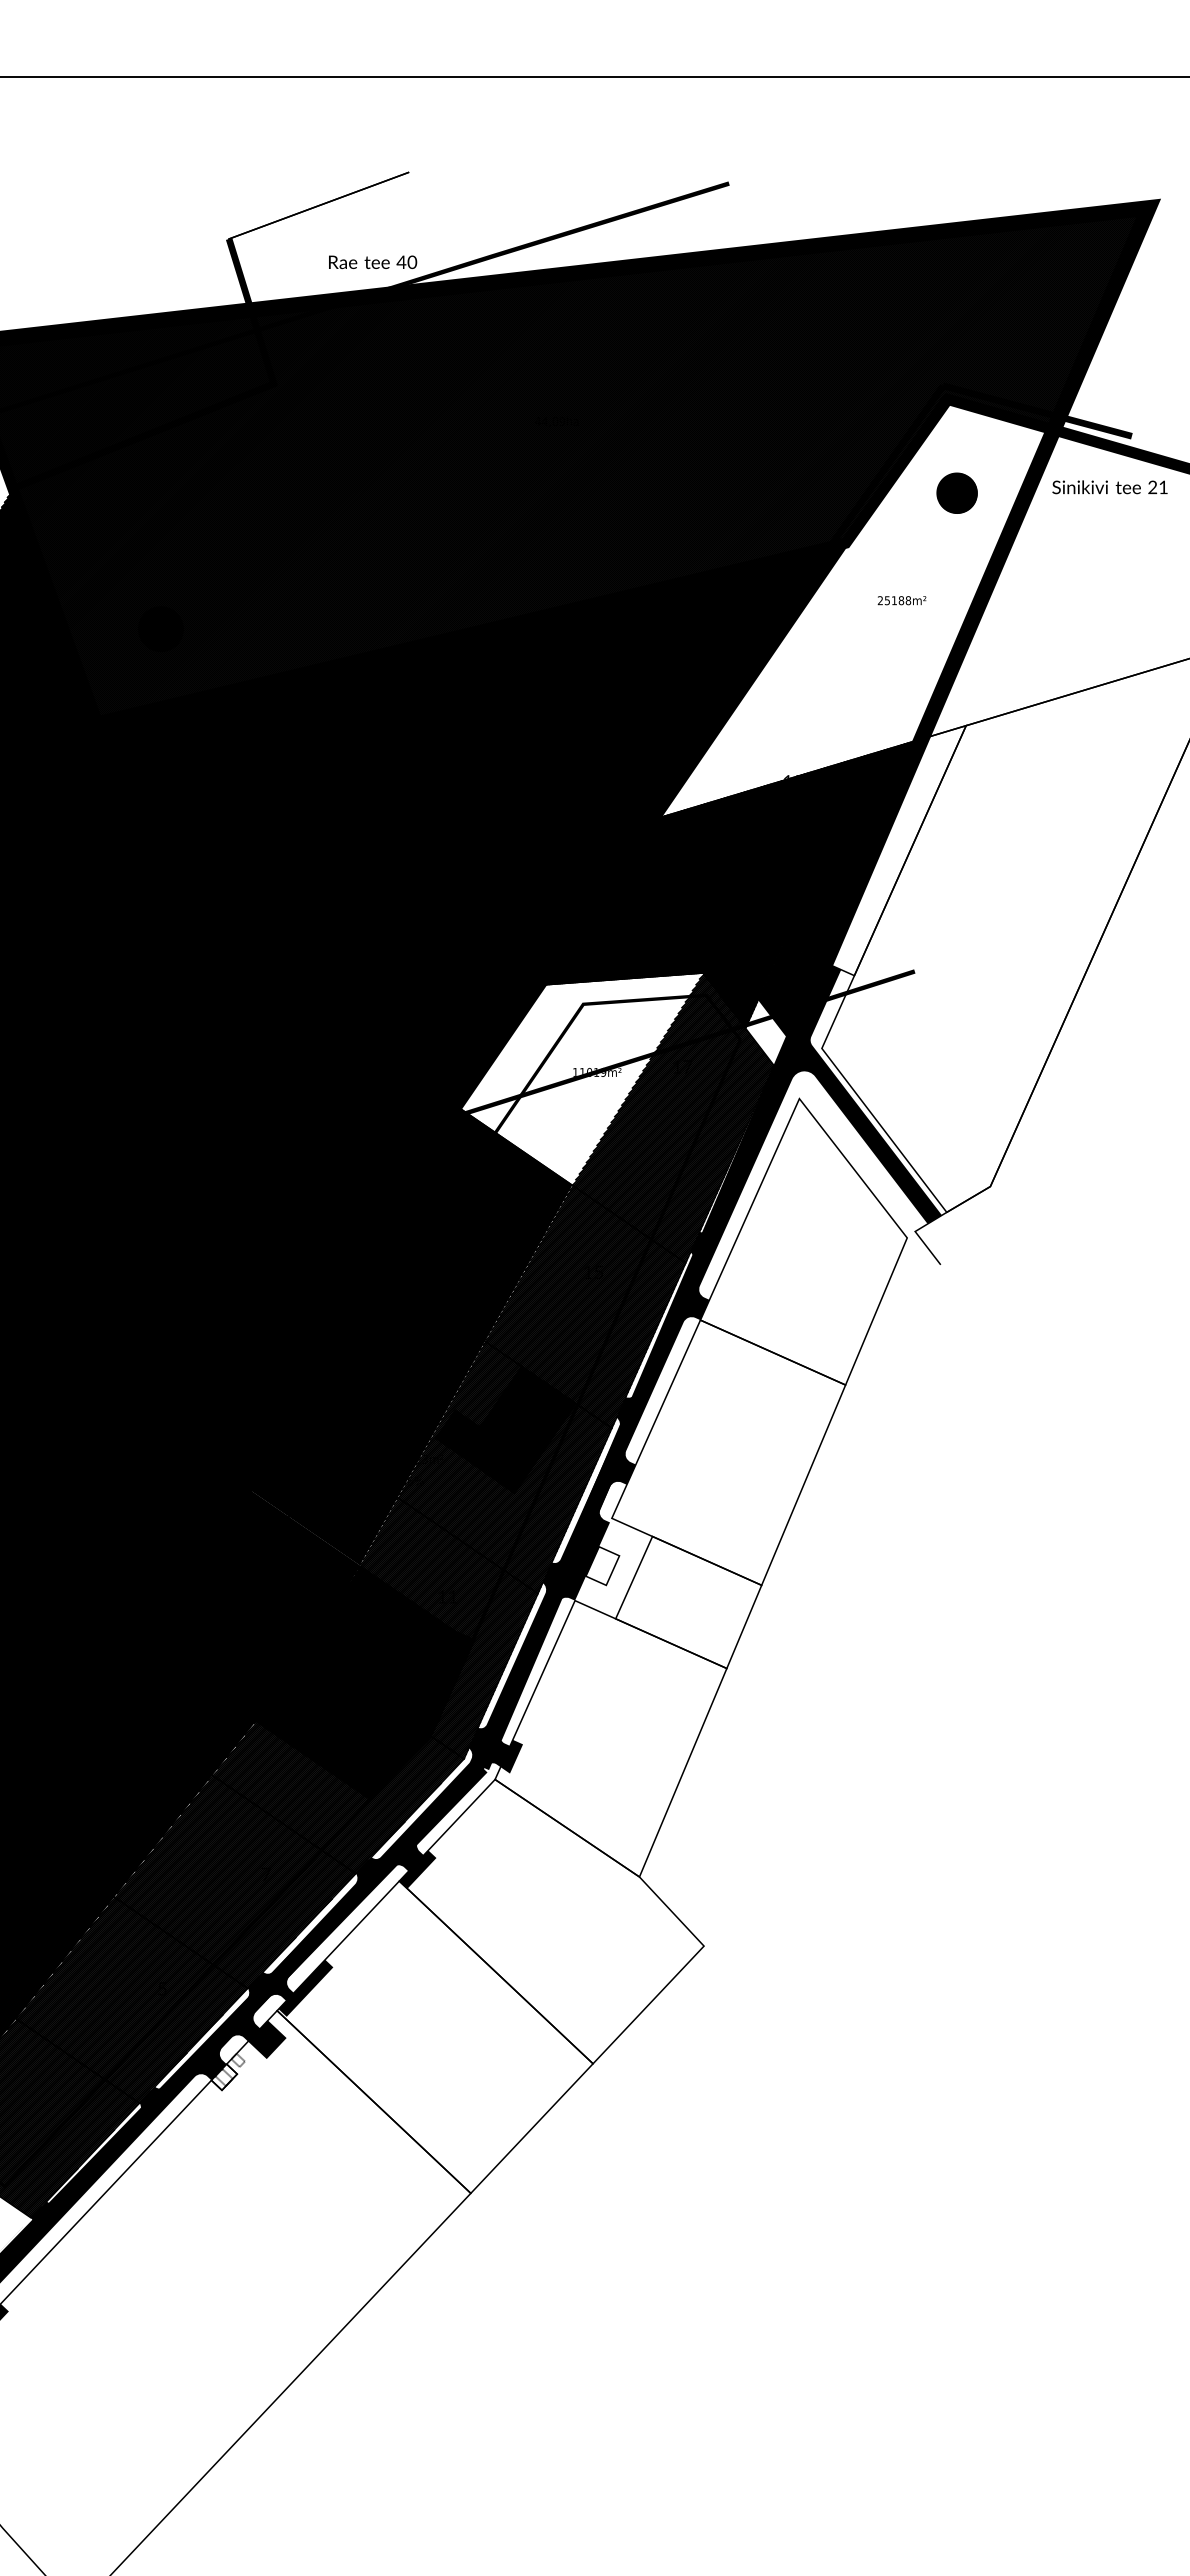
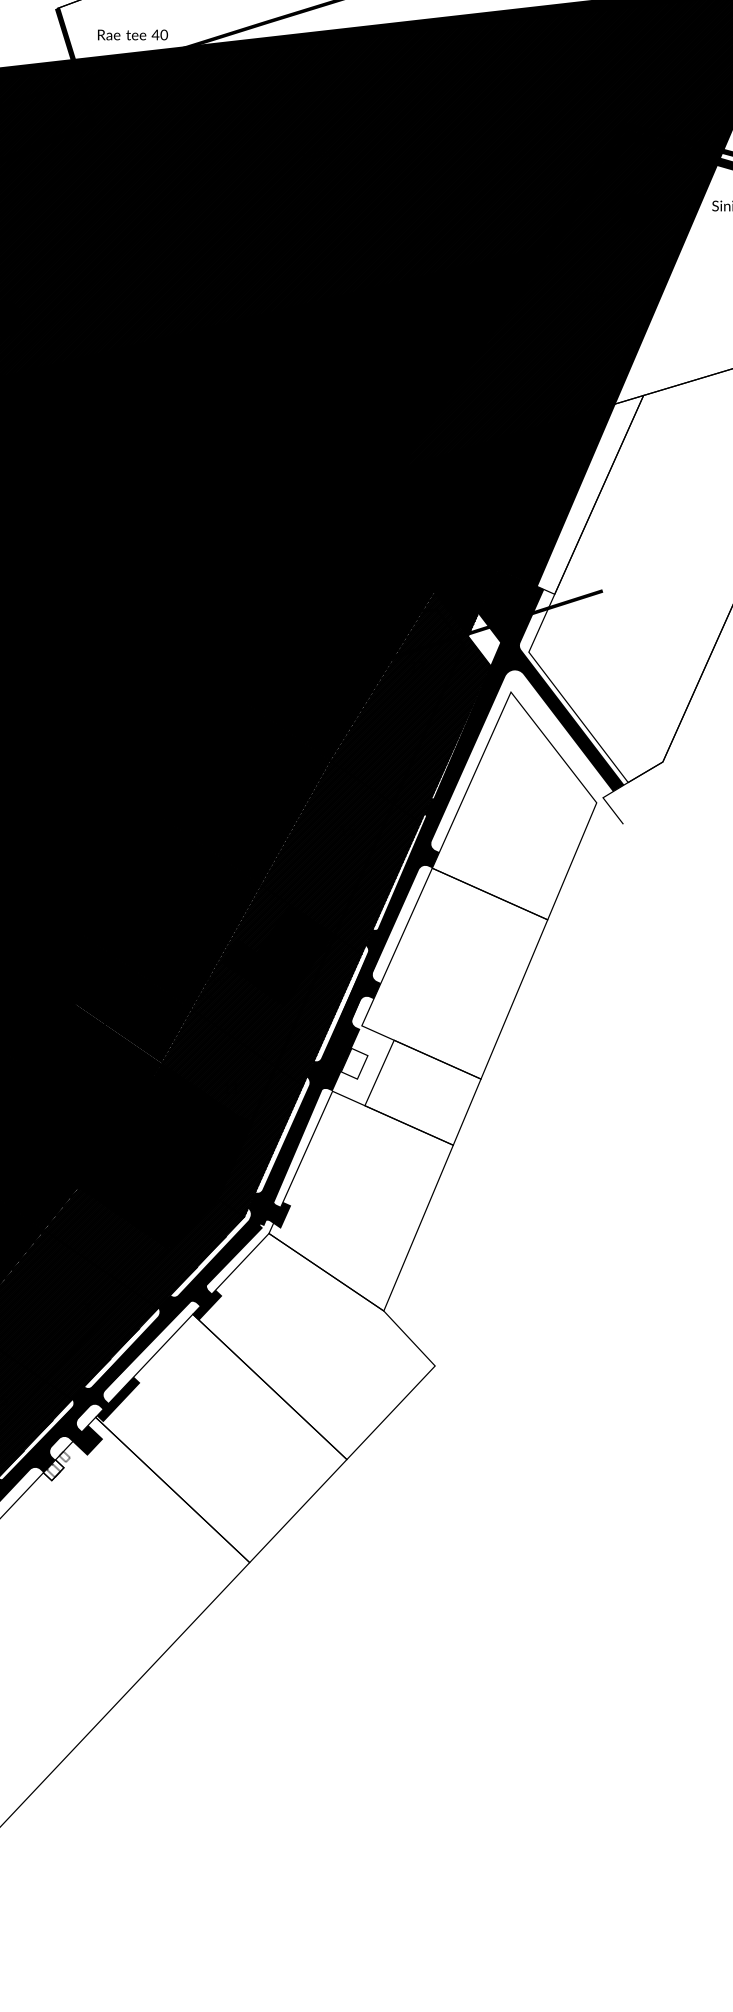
text: (373, 262) -> (133, 35), moved
hatch: (855, 608) -> (555, 302), added
fill: (581, 1079) -> (337, 676), added

